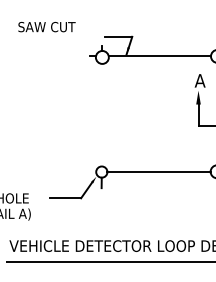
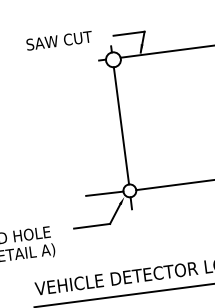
text: (46, 27) -> (58, 41), moved
line: (101, 114) -> (120, 125), added
line: (79, 171) -> (104, 193), added

